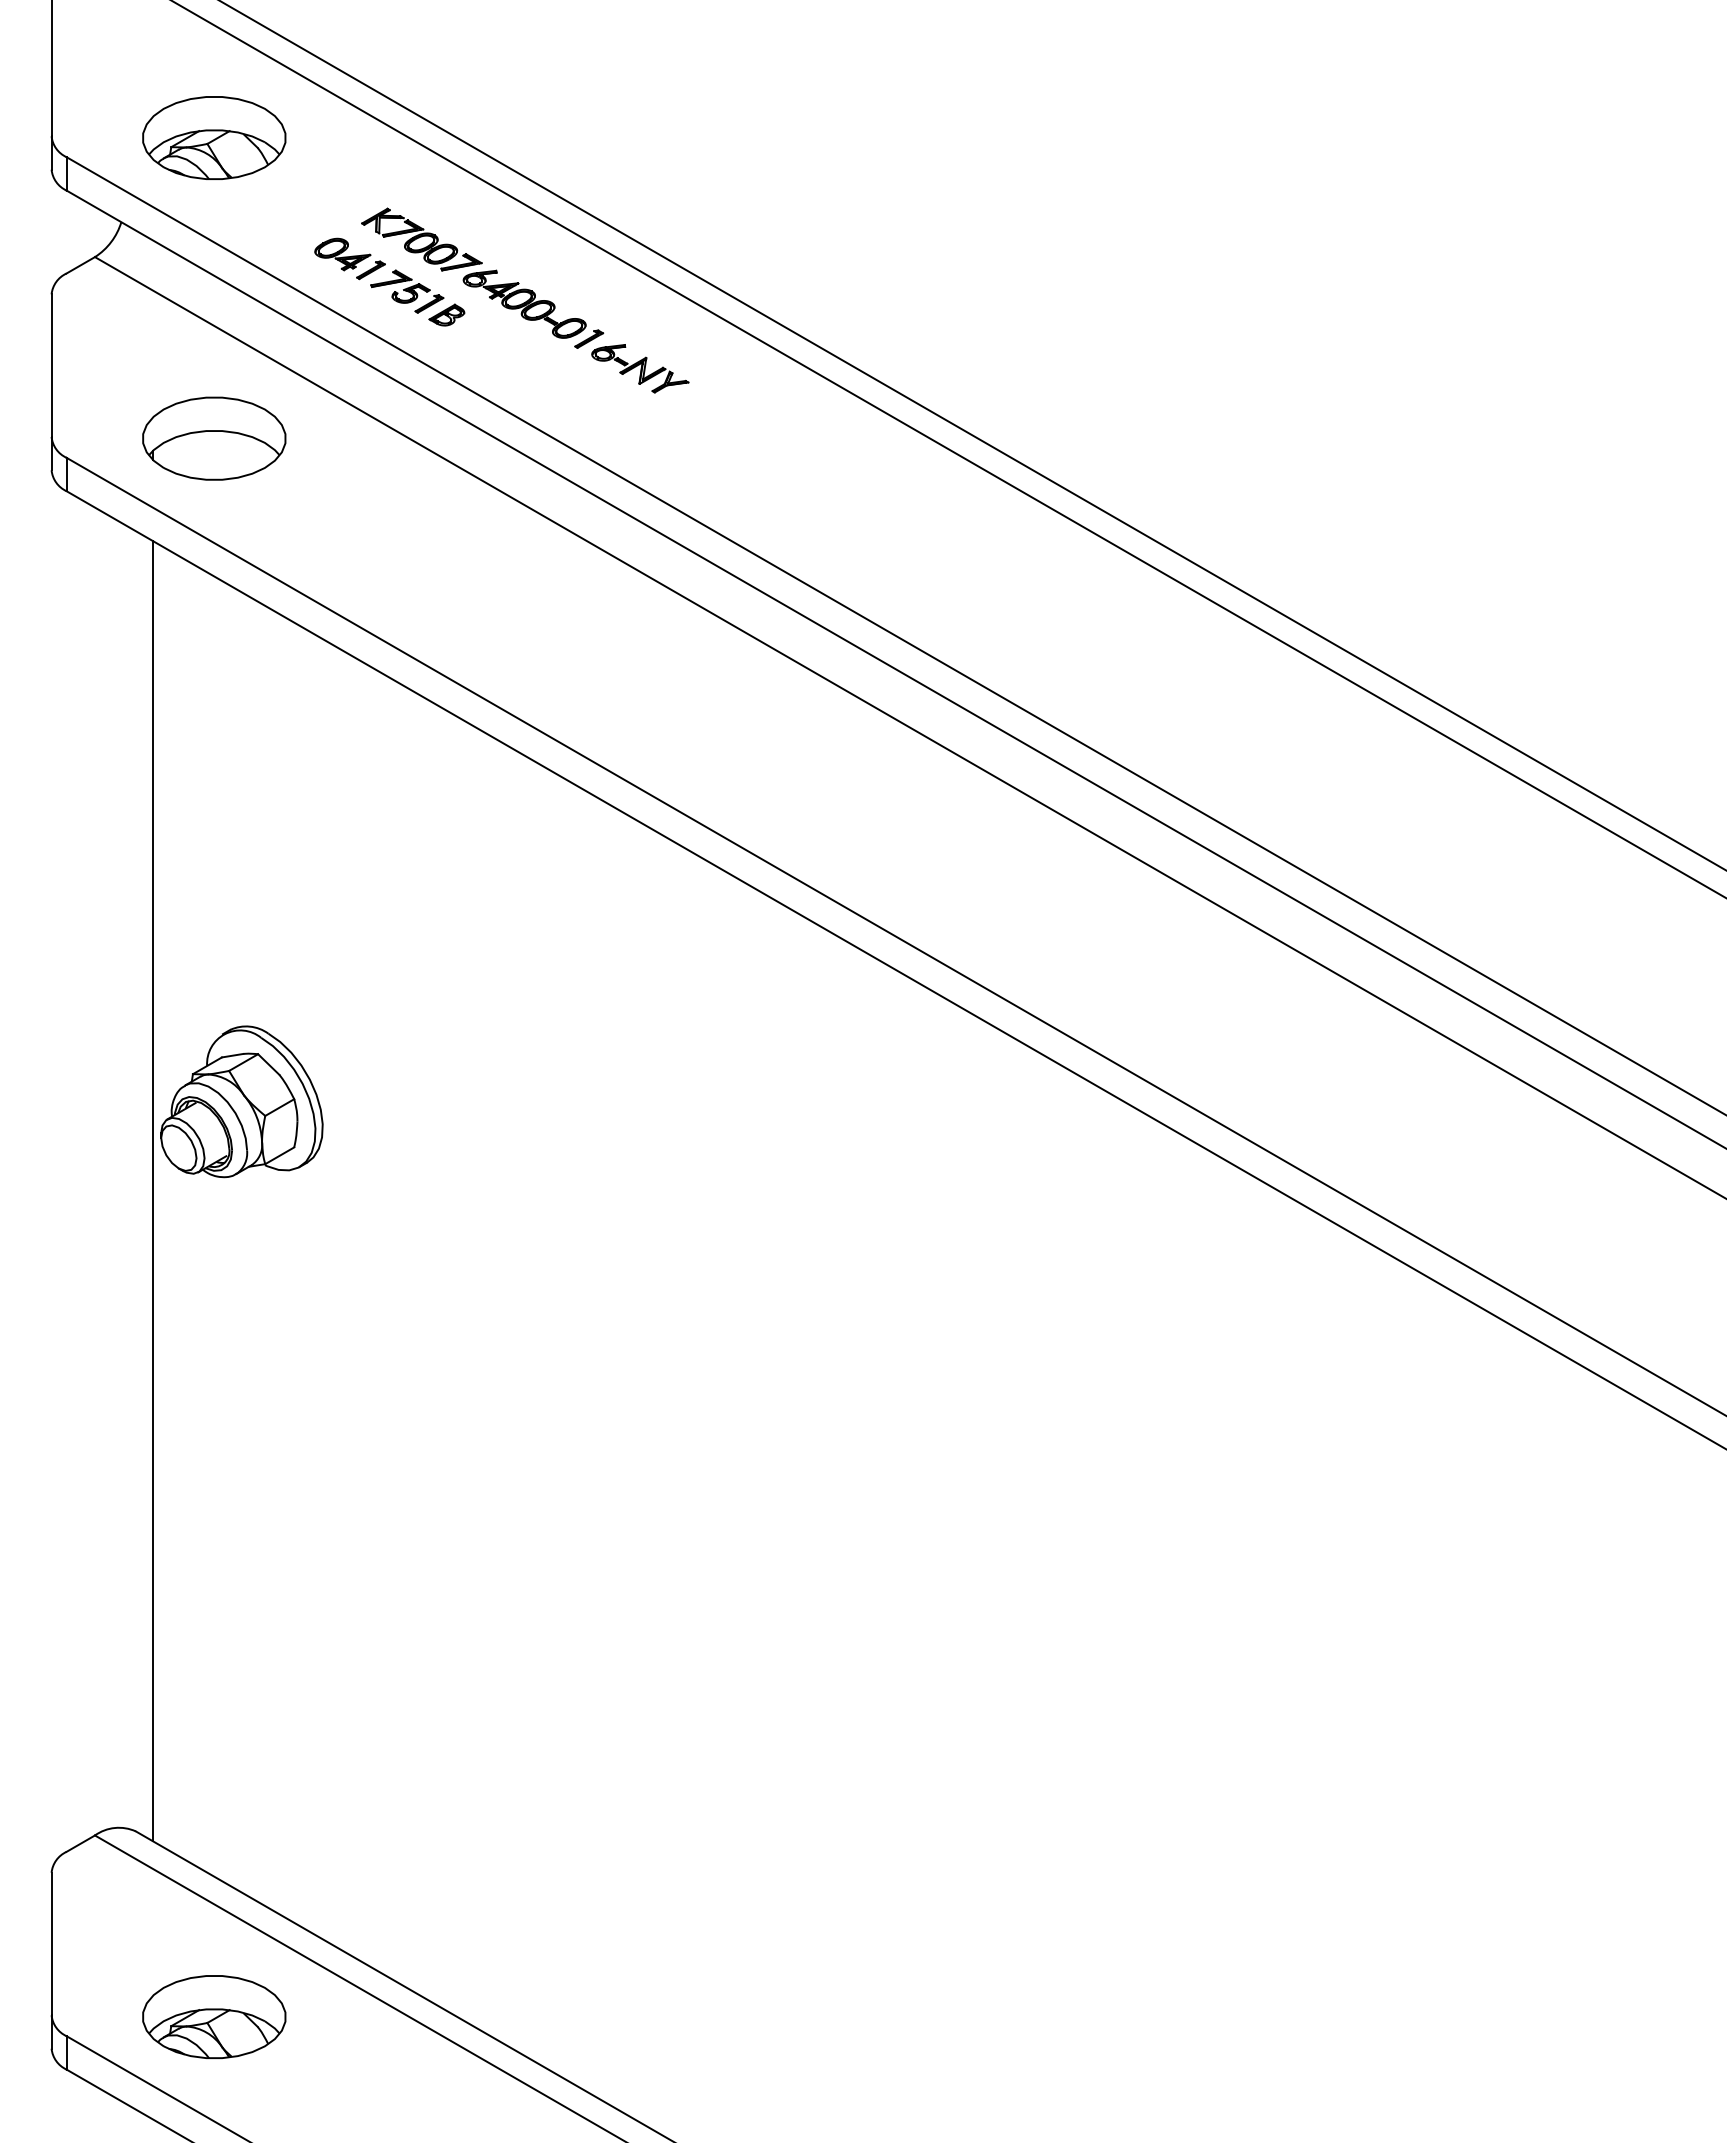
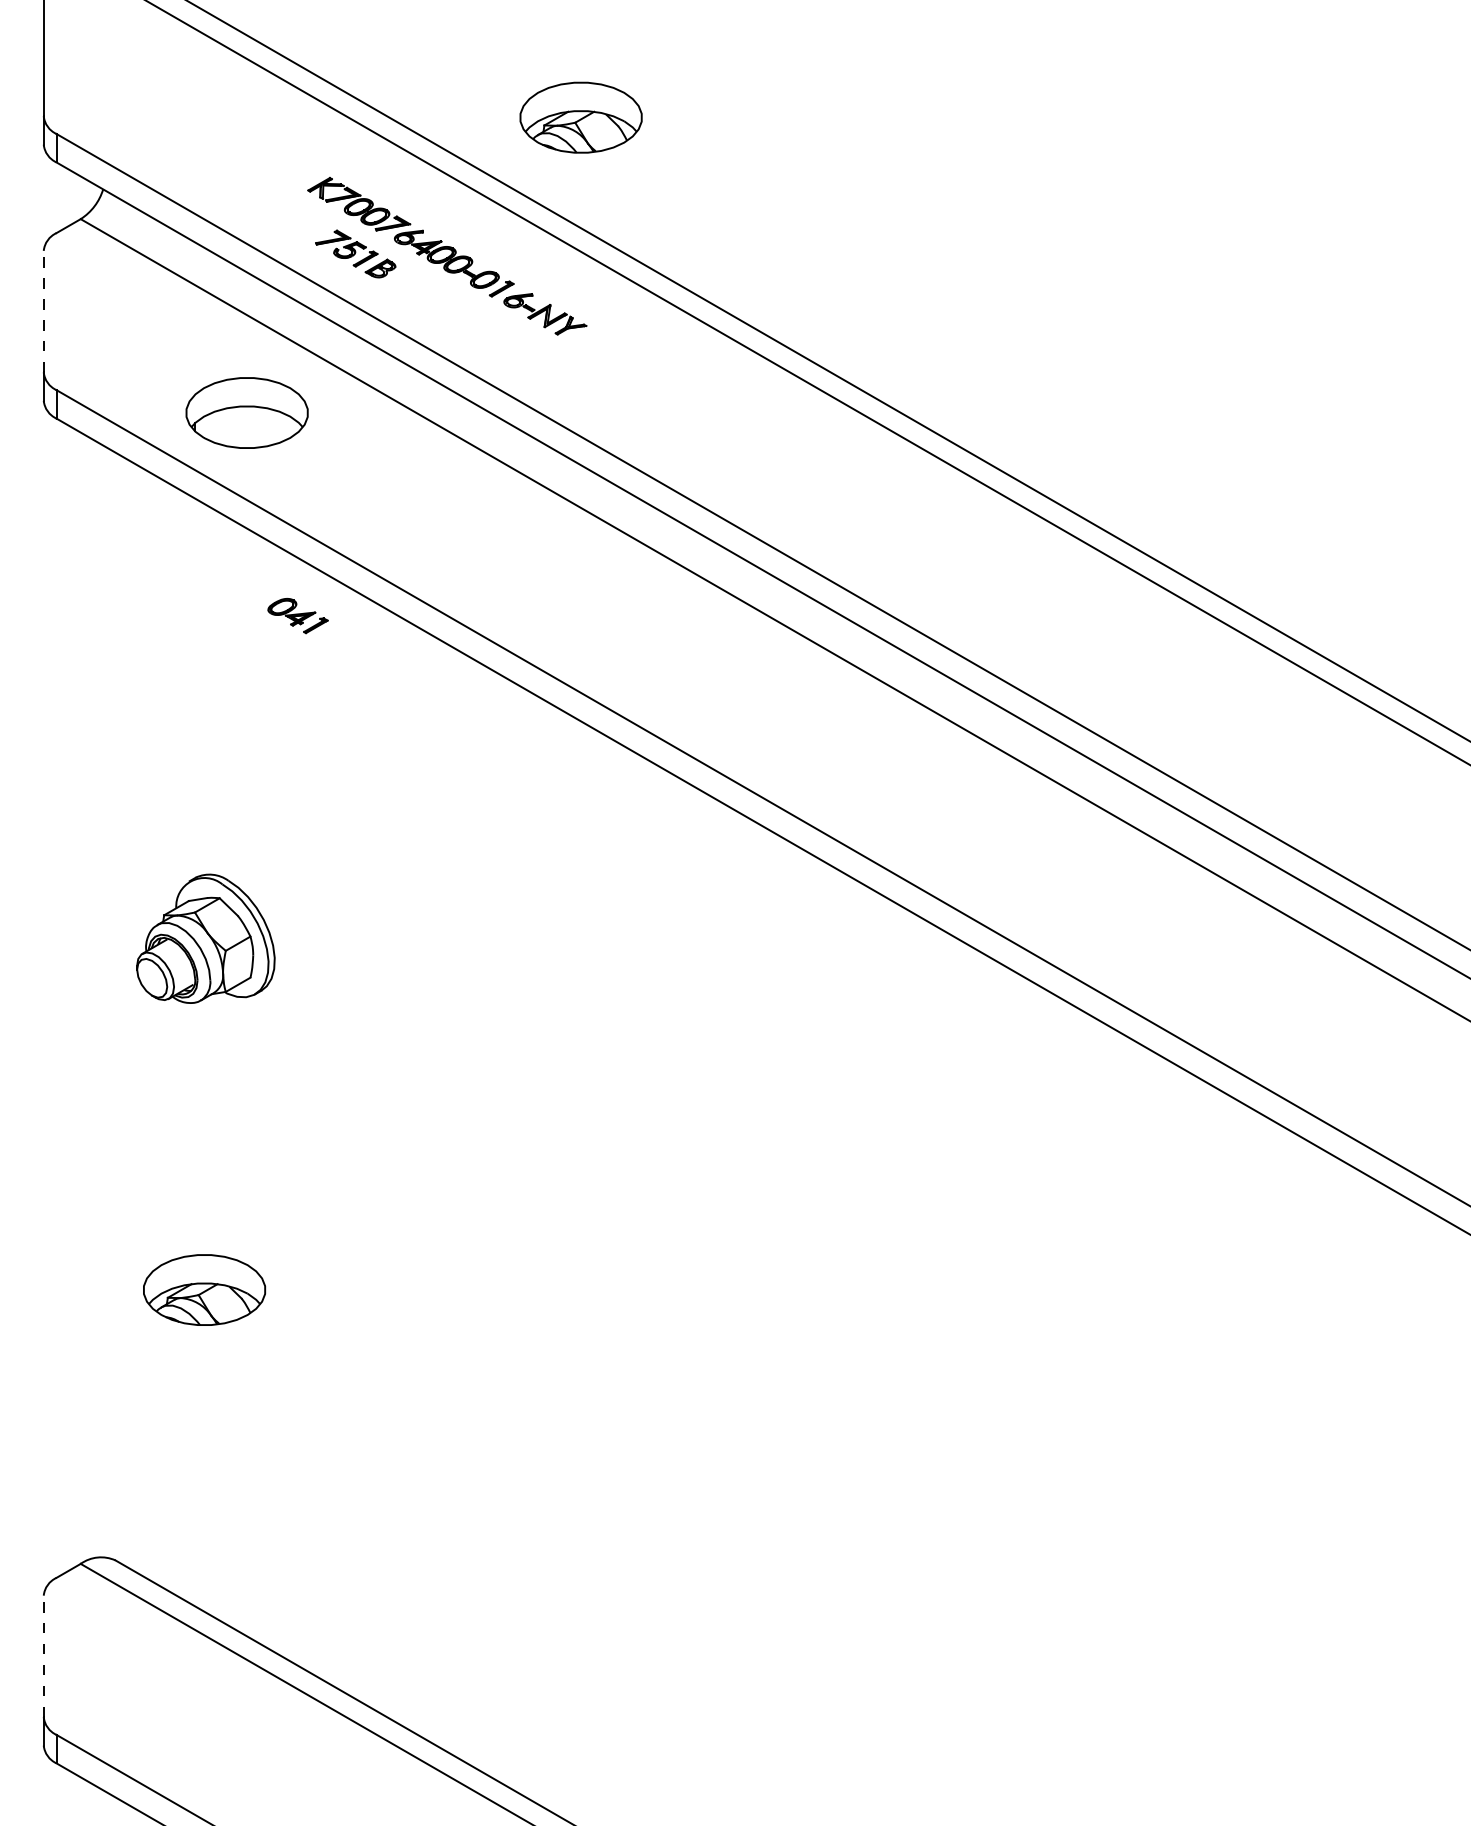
part: (214, 137) -> (581, 117), moved
part: (349, 258) -> (297, 615), moved
line: (51, 365) -> (43, 311), solid -> dashed
part: (214, 438) -> (247, 412), moved
line: (152, 1191) -> (129, 1015), removed
line: (51, 1943) -> (43, 1655), solid -> dashed
part: (214, 2016) -> (204, 1289), moved

